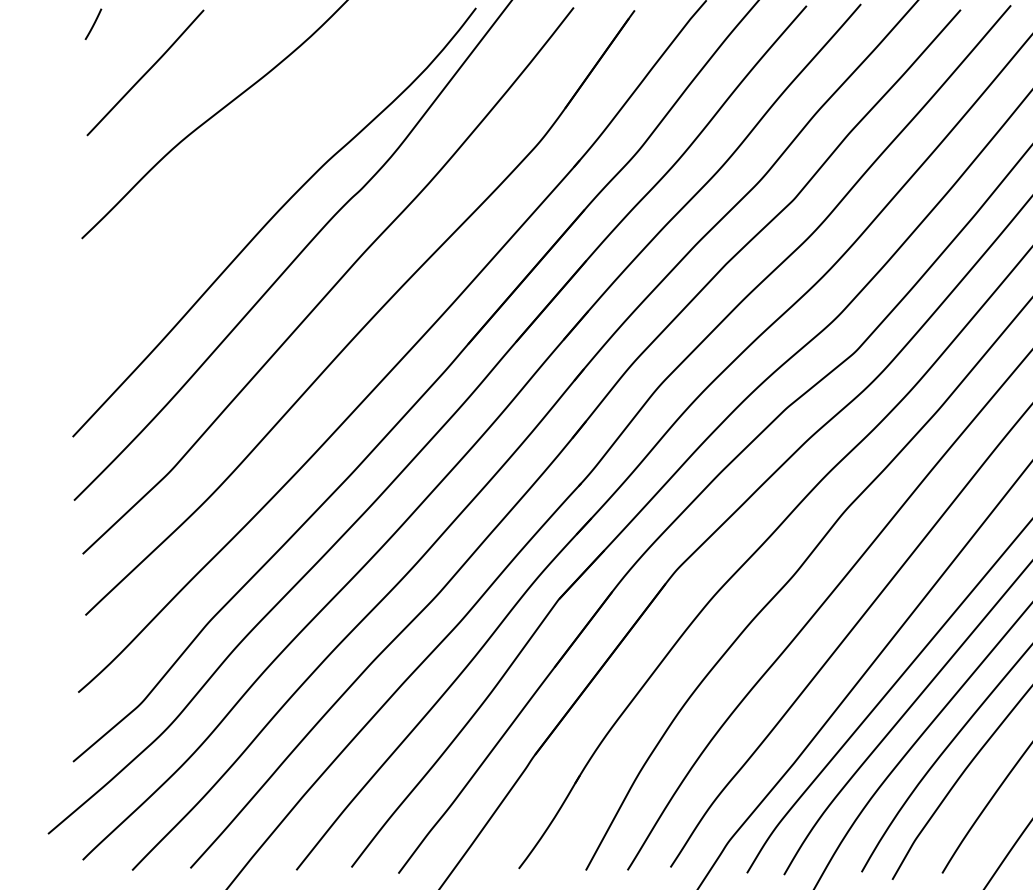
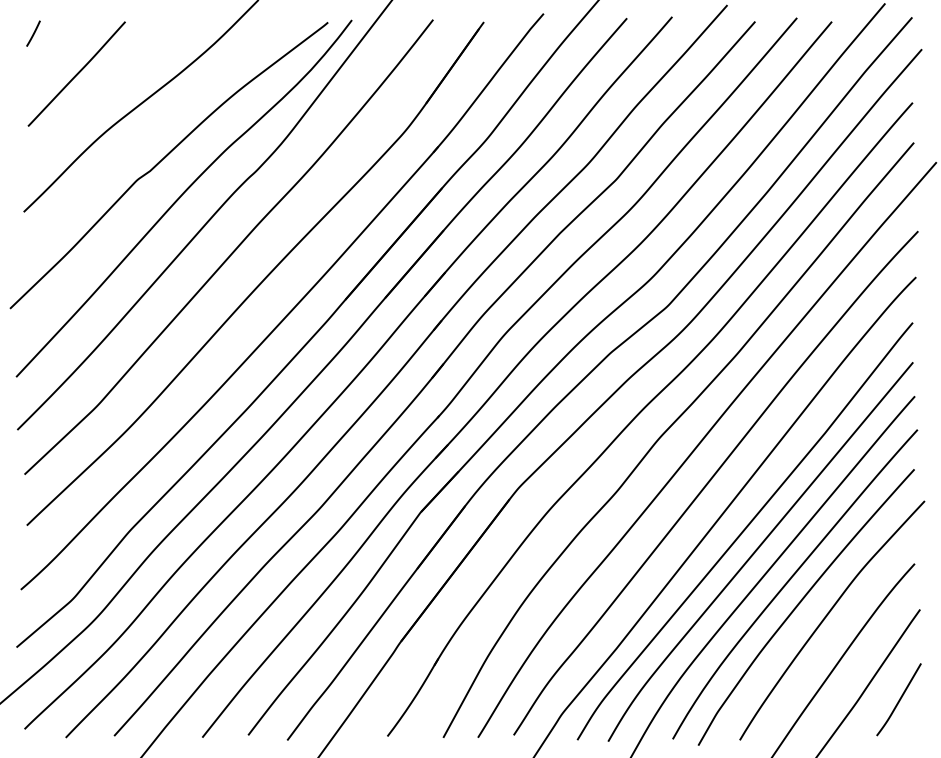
curve: (252, 174) -> (165, 158), added

